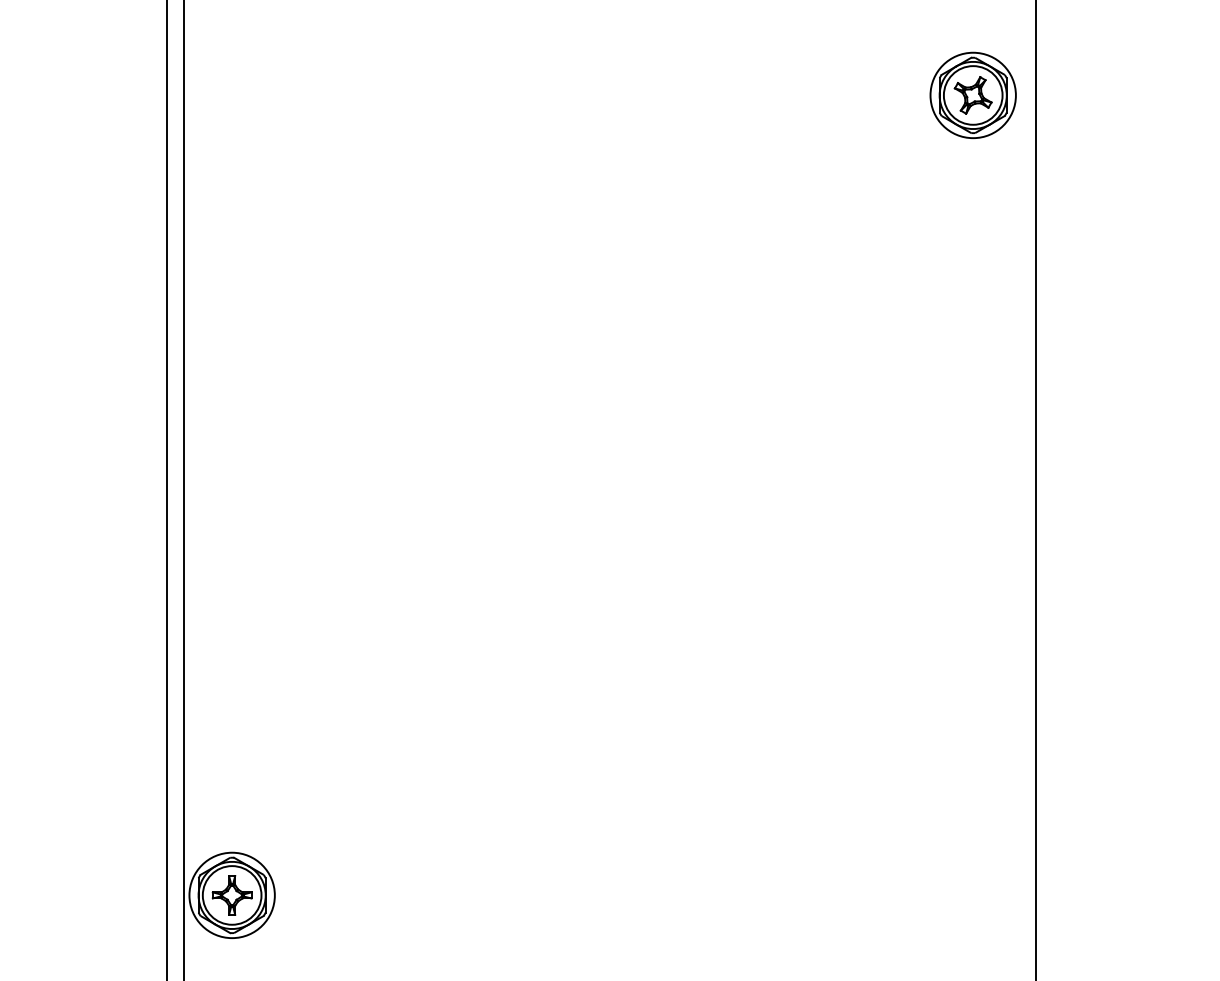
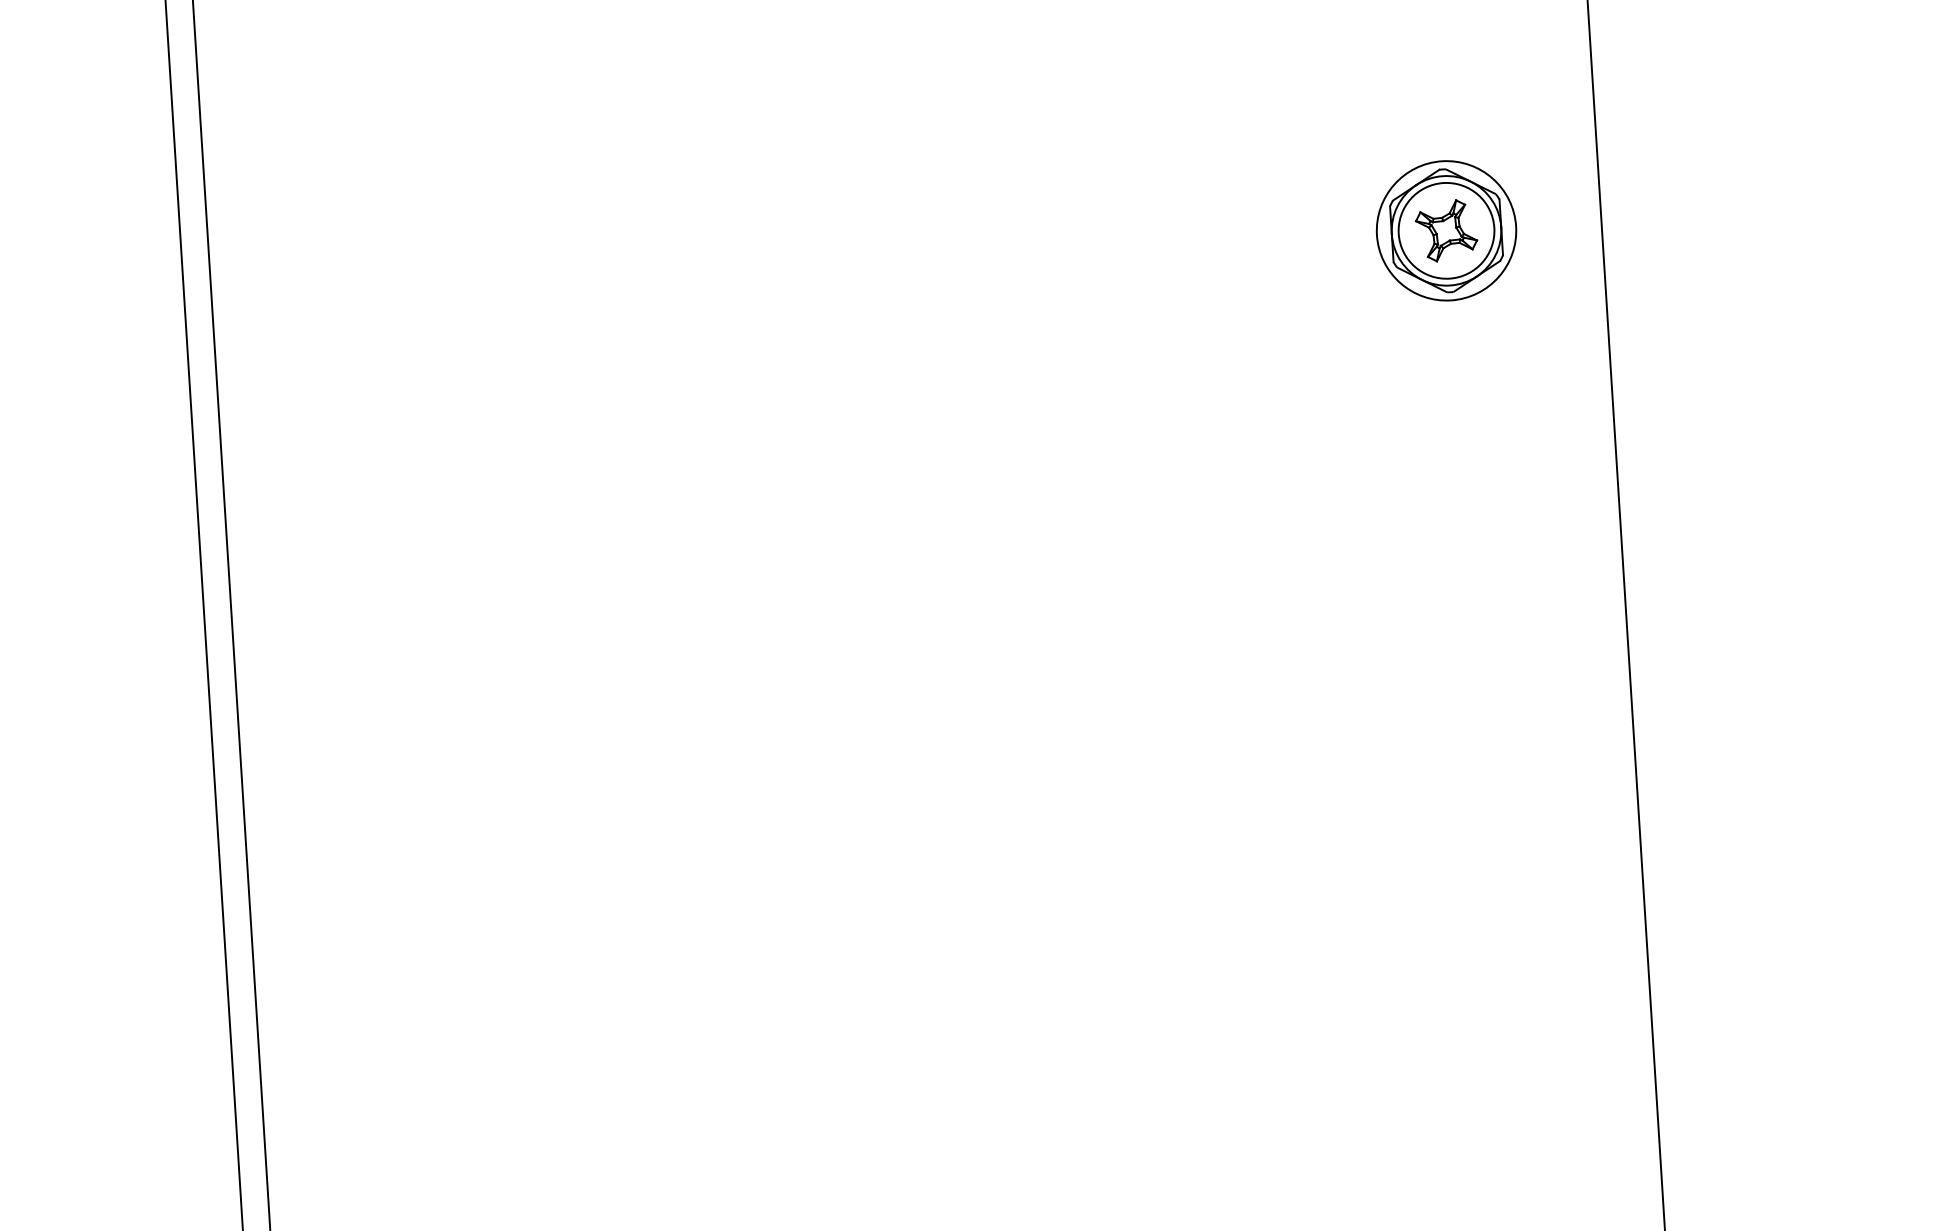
part: (972, 95) -> (1445, 230), moved

